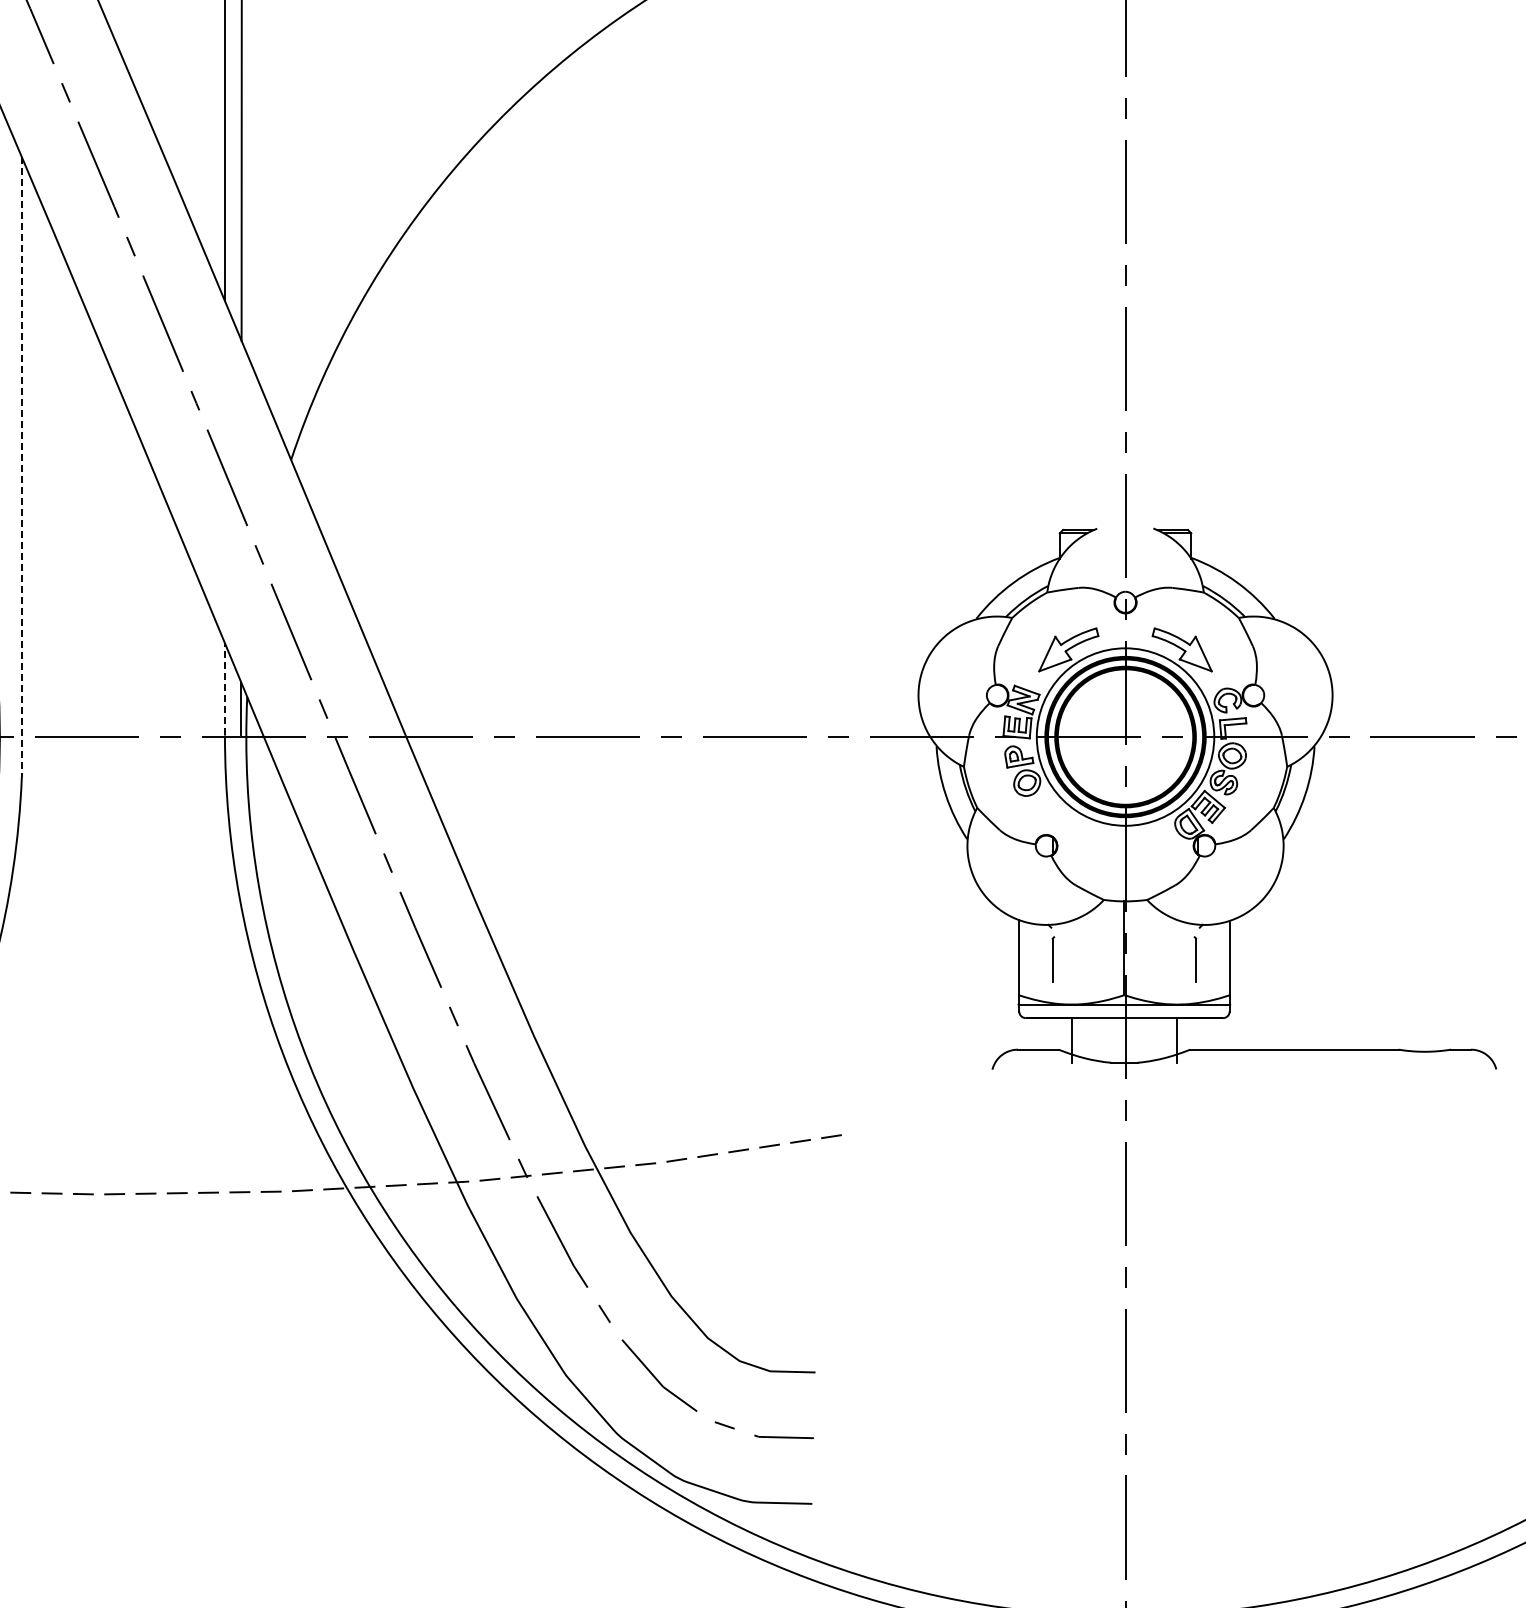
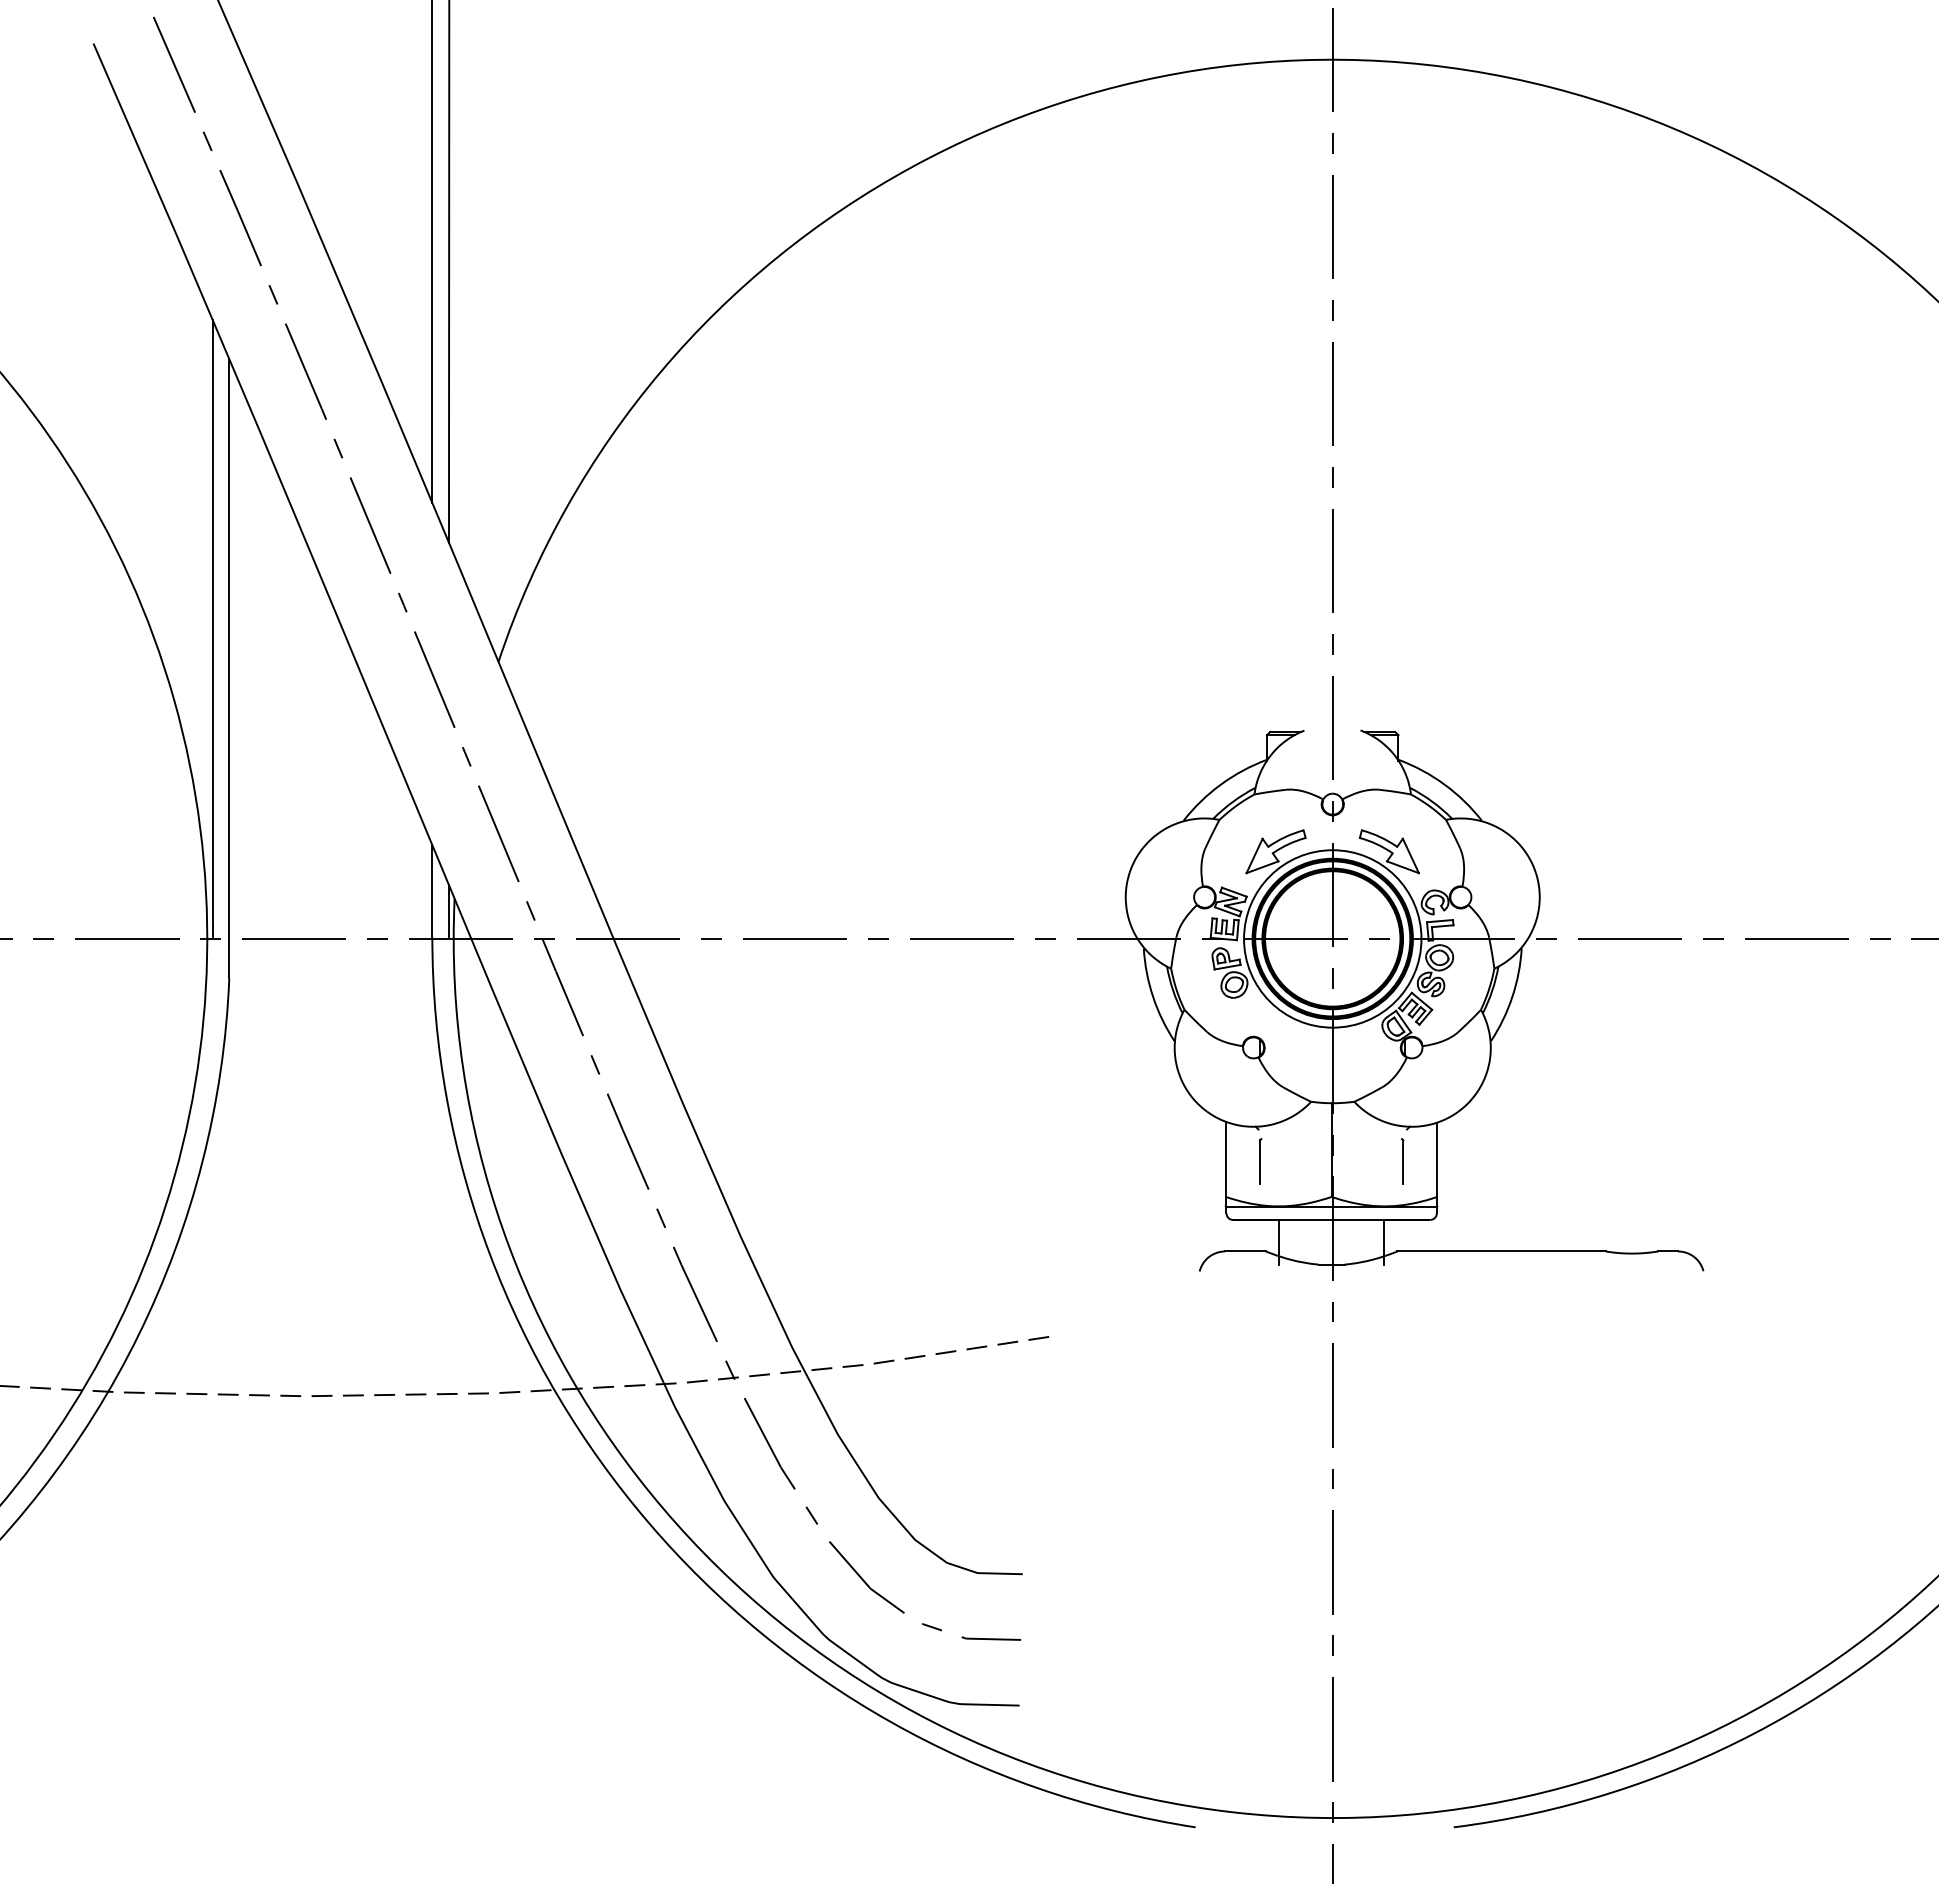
line: (5, 426) -> (212, 628), added
line: (22, 466) -> (229, 668), dashed -> solid
line: (225, 688) -> (432, 890), dashed -> solid

